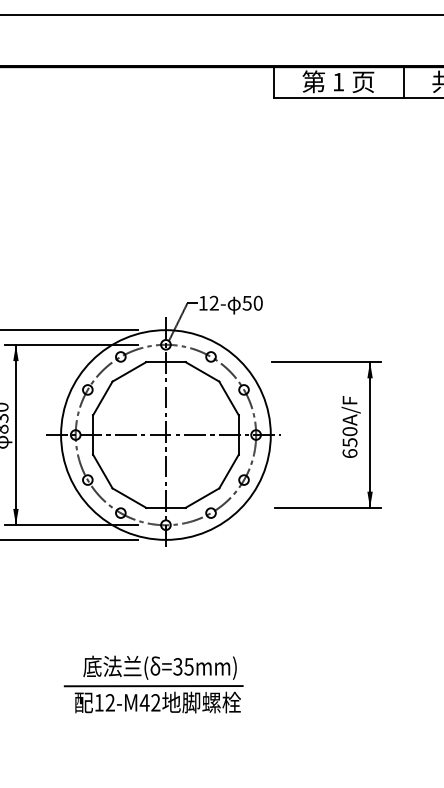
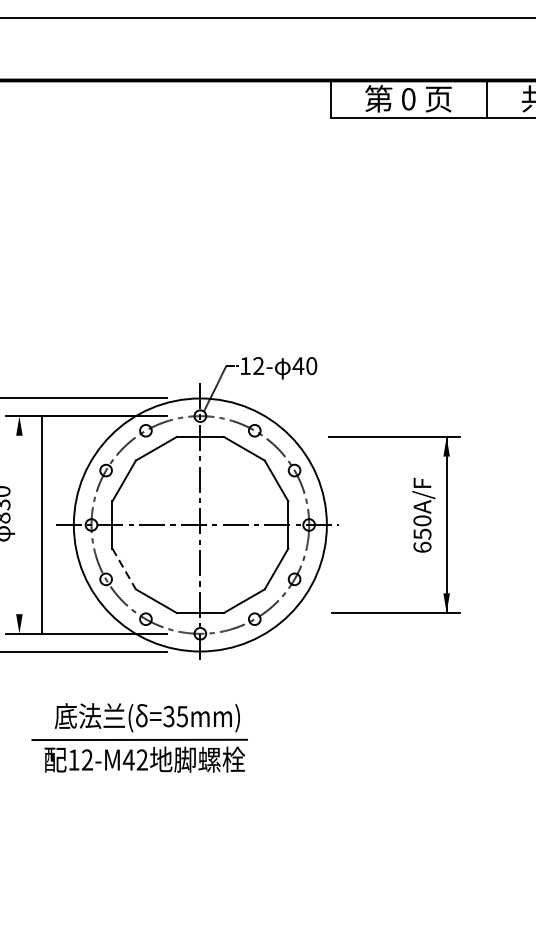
text: (338, 81) -> (408, 98), 1 -> 0
text: (247, 303) -> (298, 366), 50 -> 40
line: (15, 434) -> (41, 524), moved
line: (102, 471) -> (123, 569), solid -> dashed
part: (153, 684) -> (139, 737), moved

